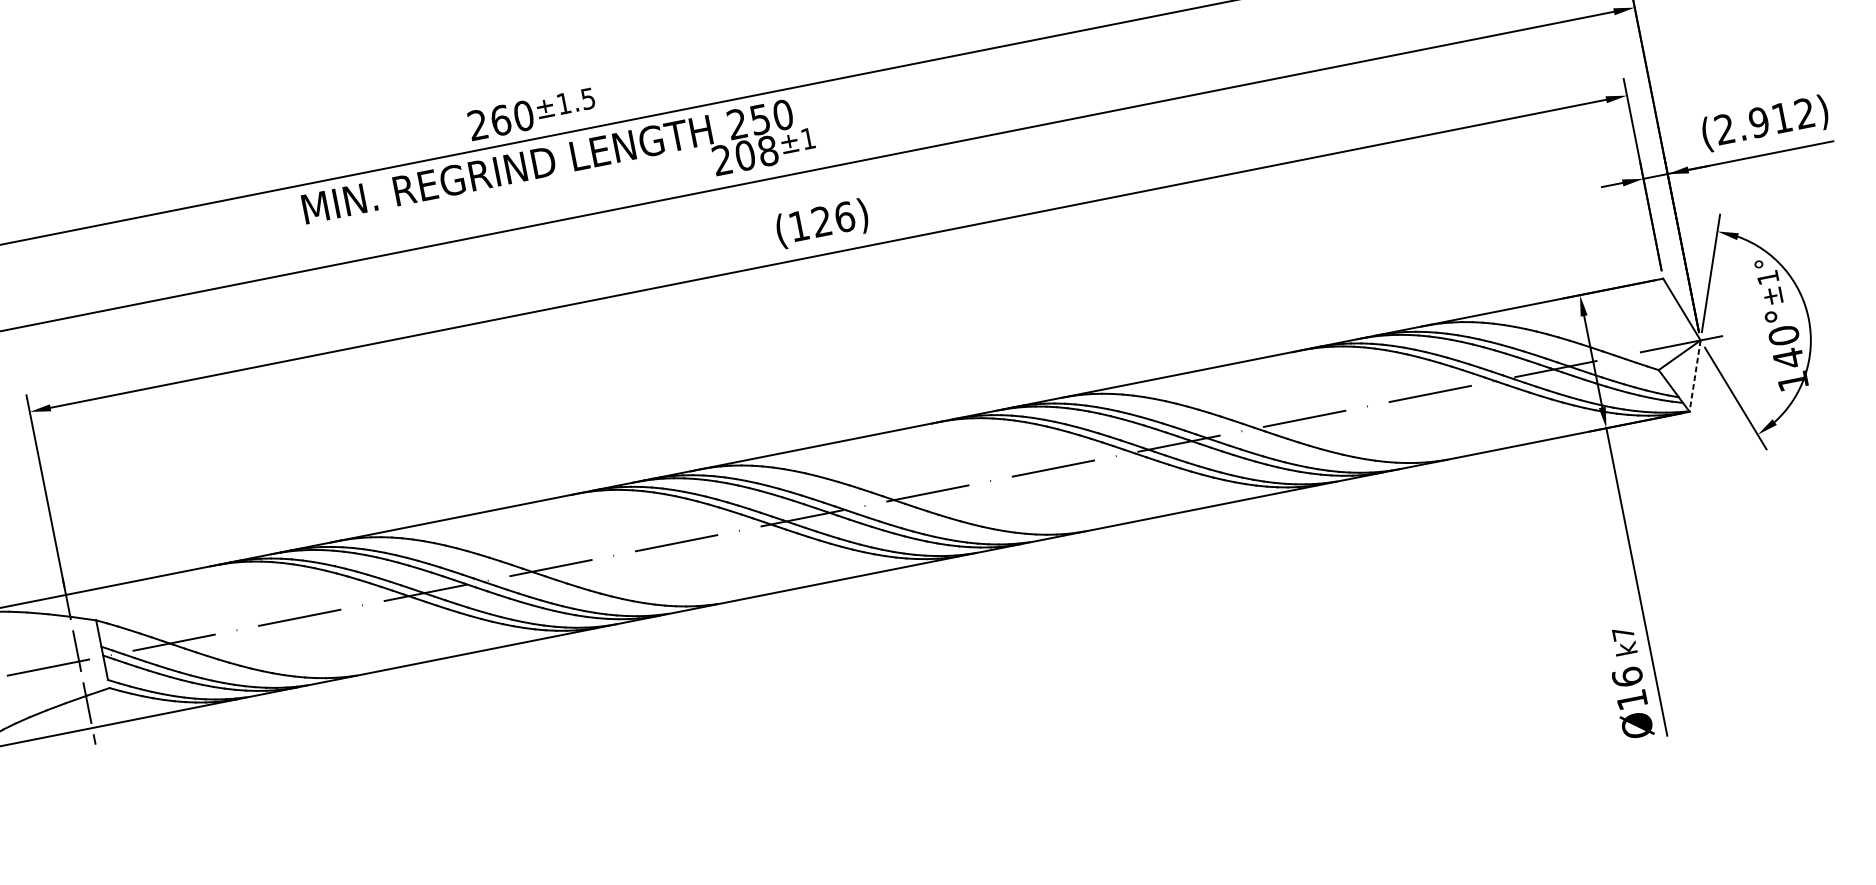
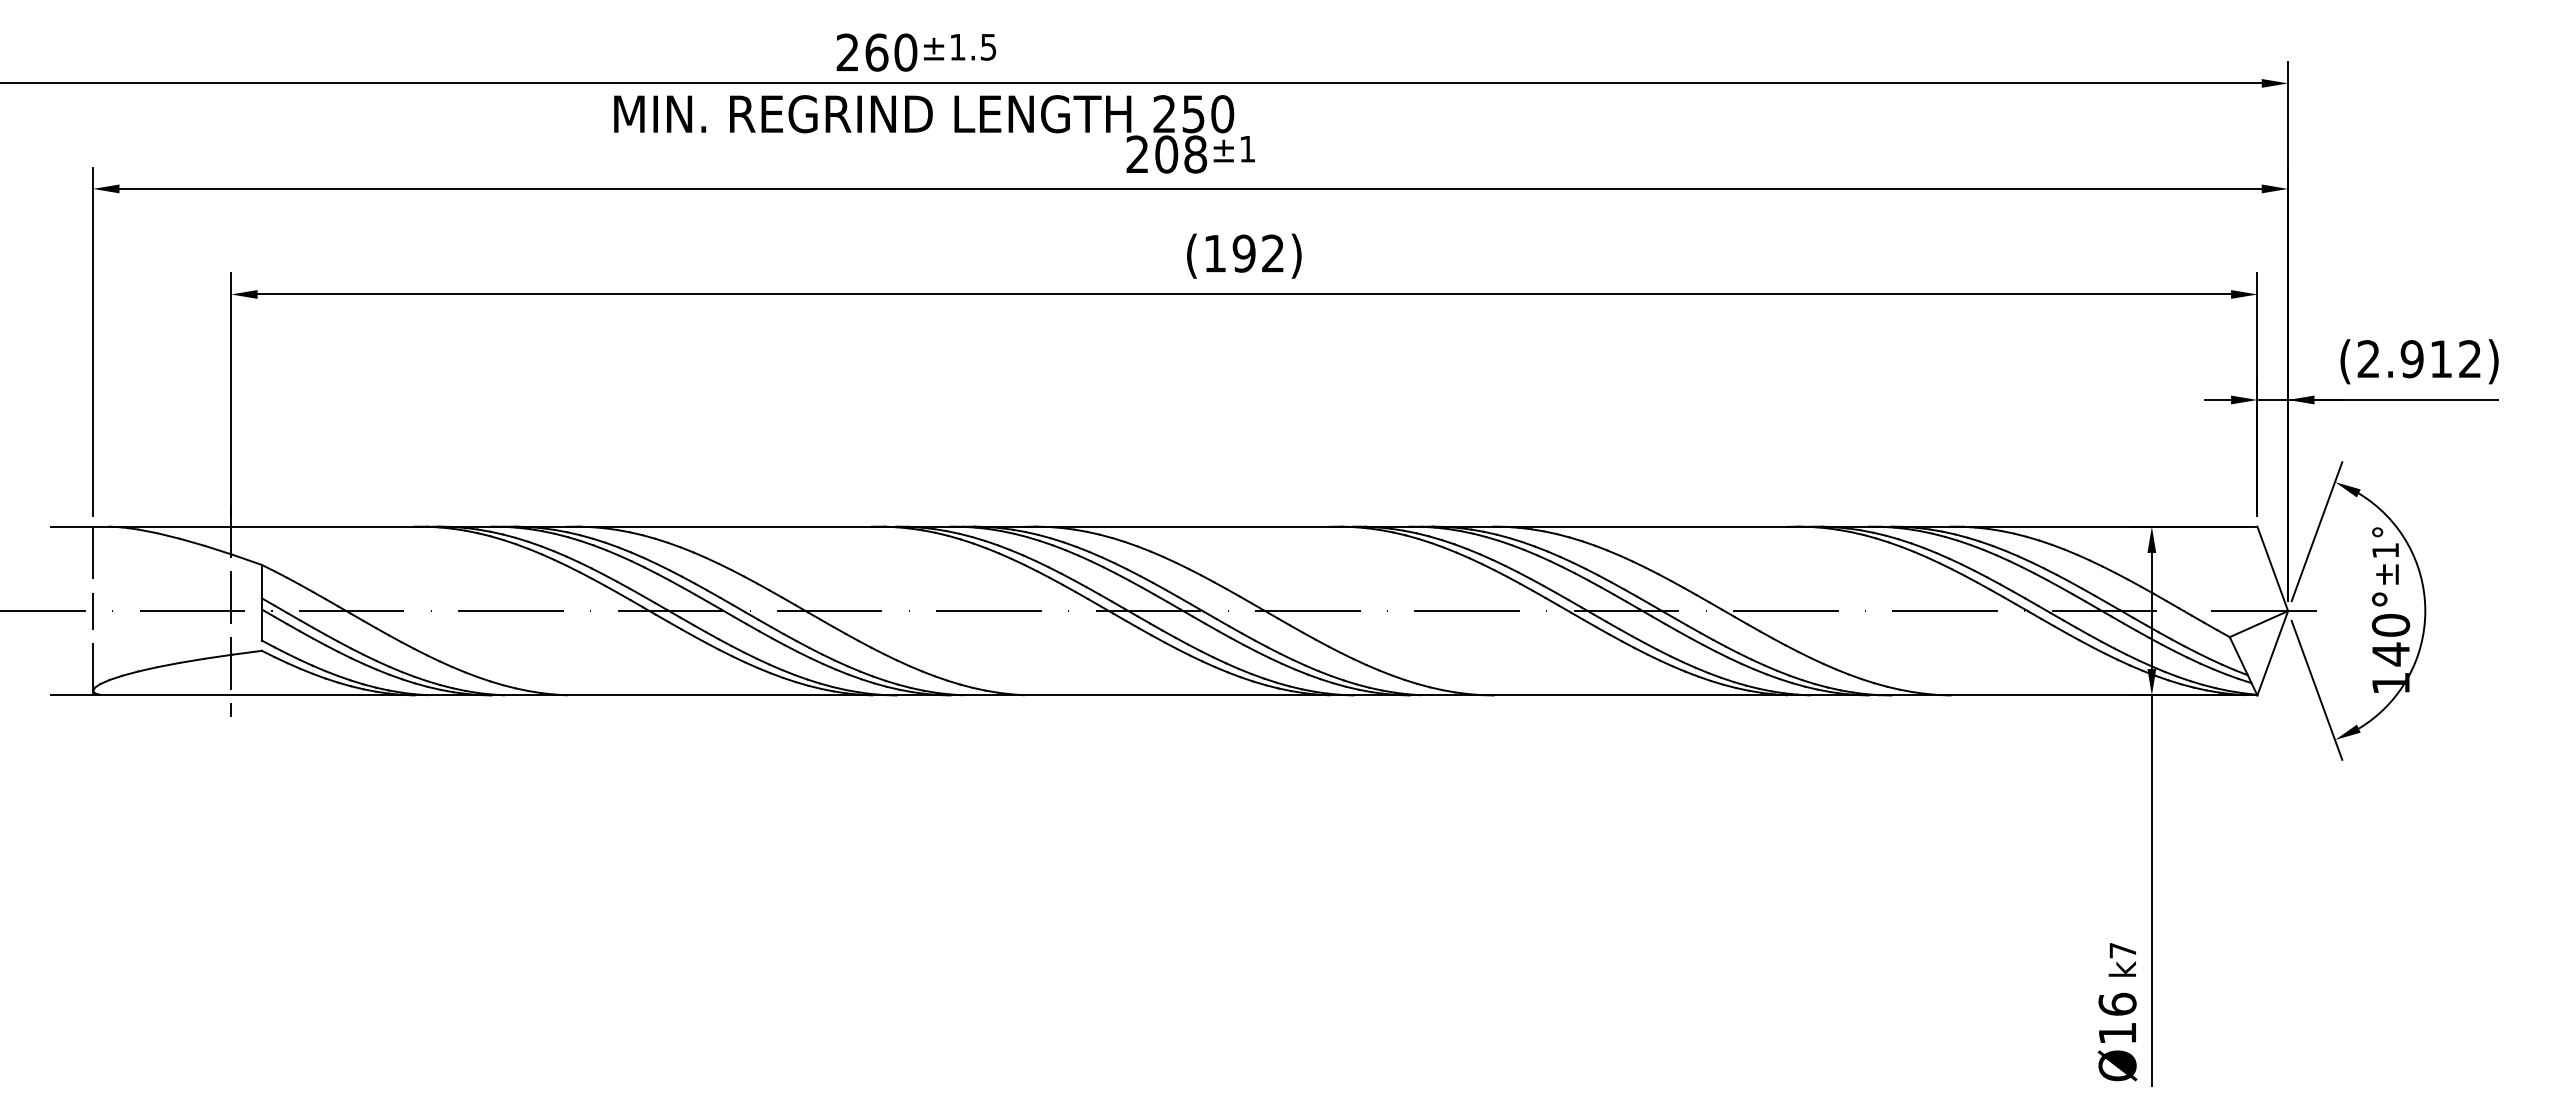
text: (833, 219) -> (1258, 253), (126) -> (192)
line: (1694, 376) -> (2272, 653), dashed -> solid

